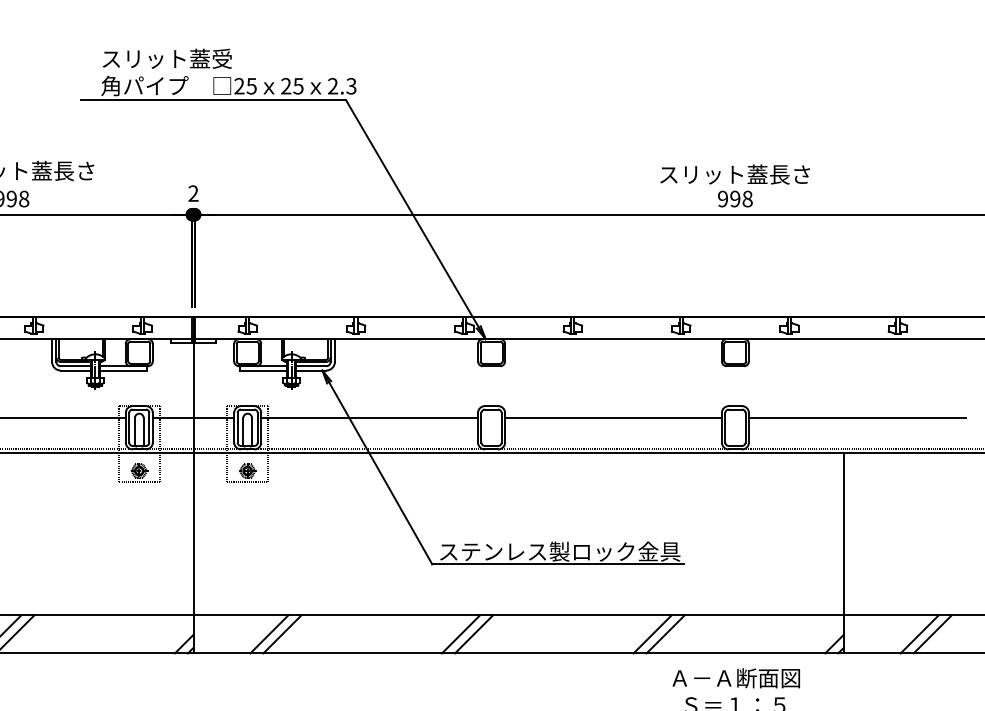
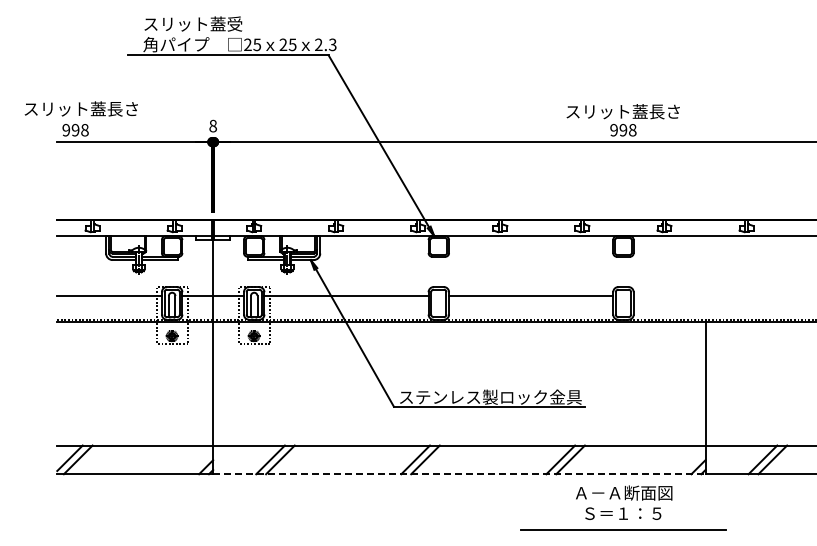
text: (193, 192) -> (213, 125), 2 -> 8
line: (856, 418) -> (715, 296), removed
line: (518, 653) -> (459, 474), solid -> dashed

